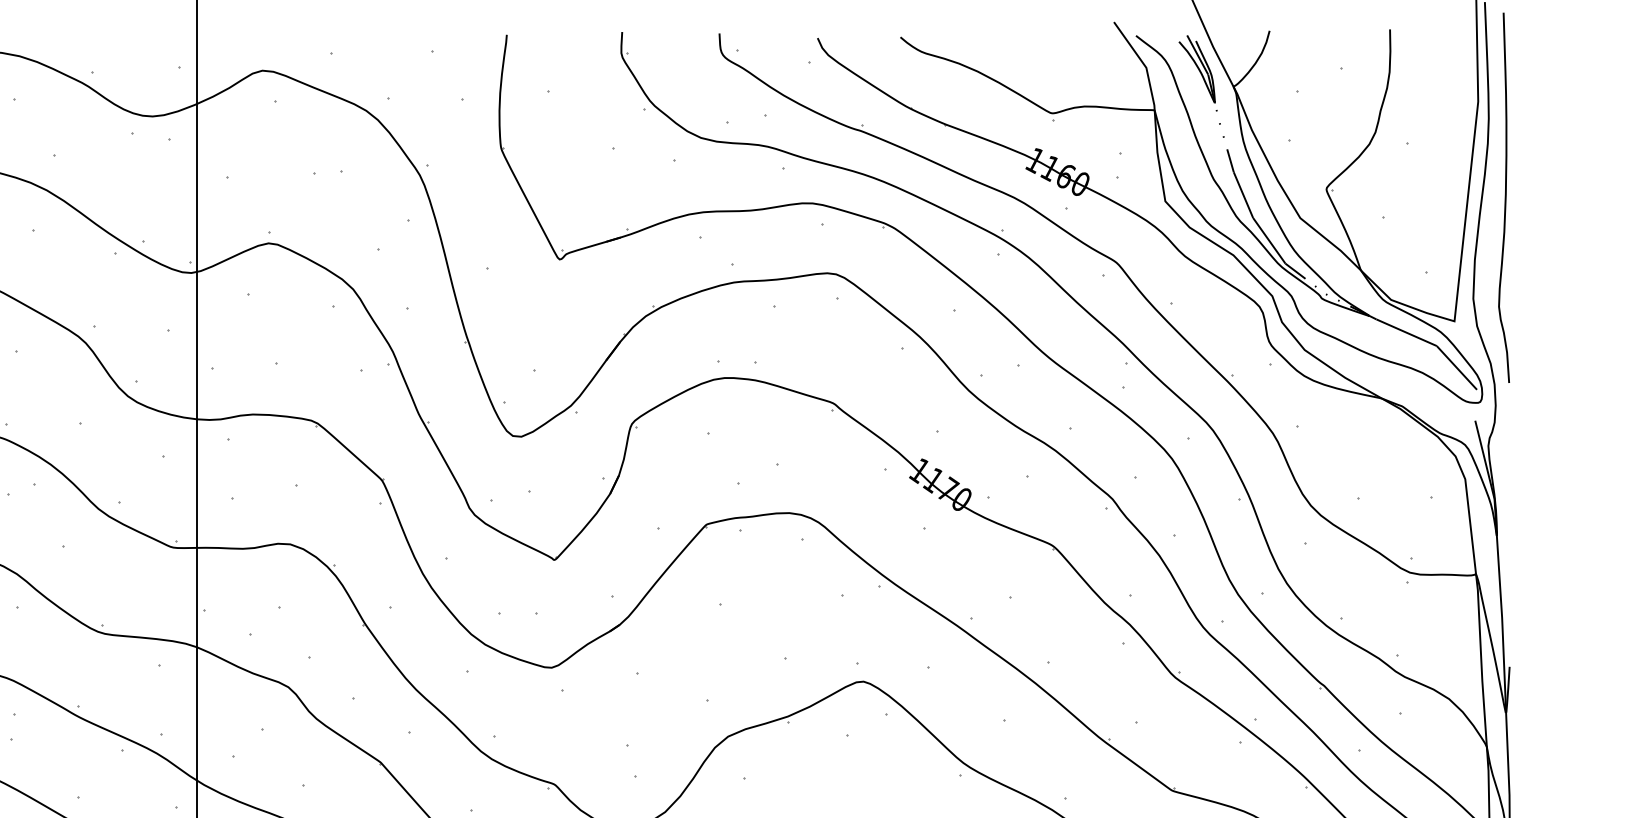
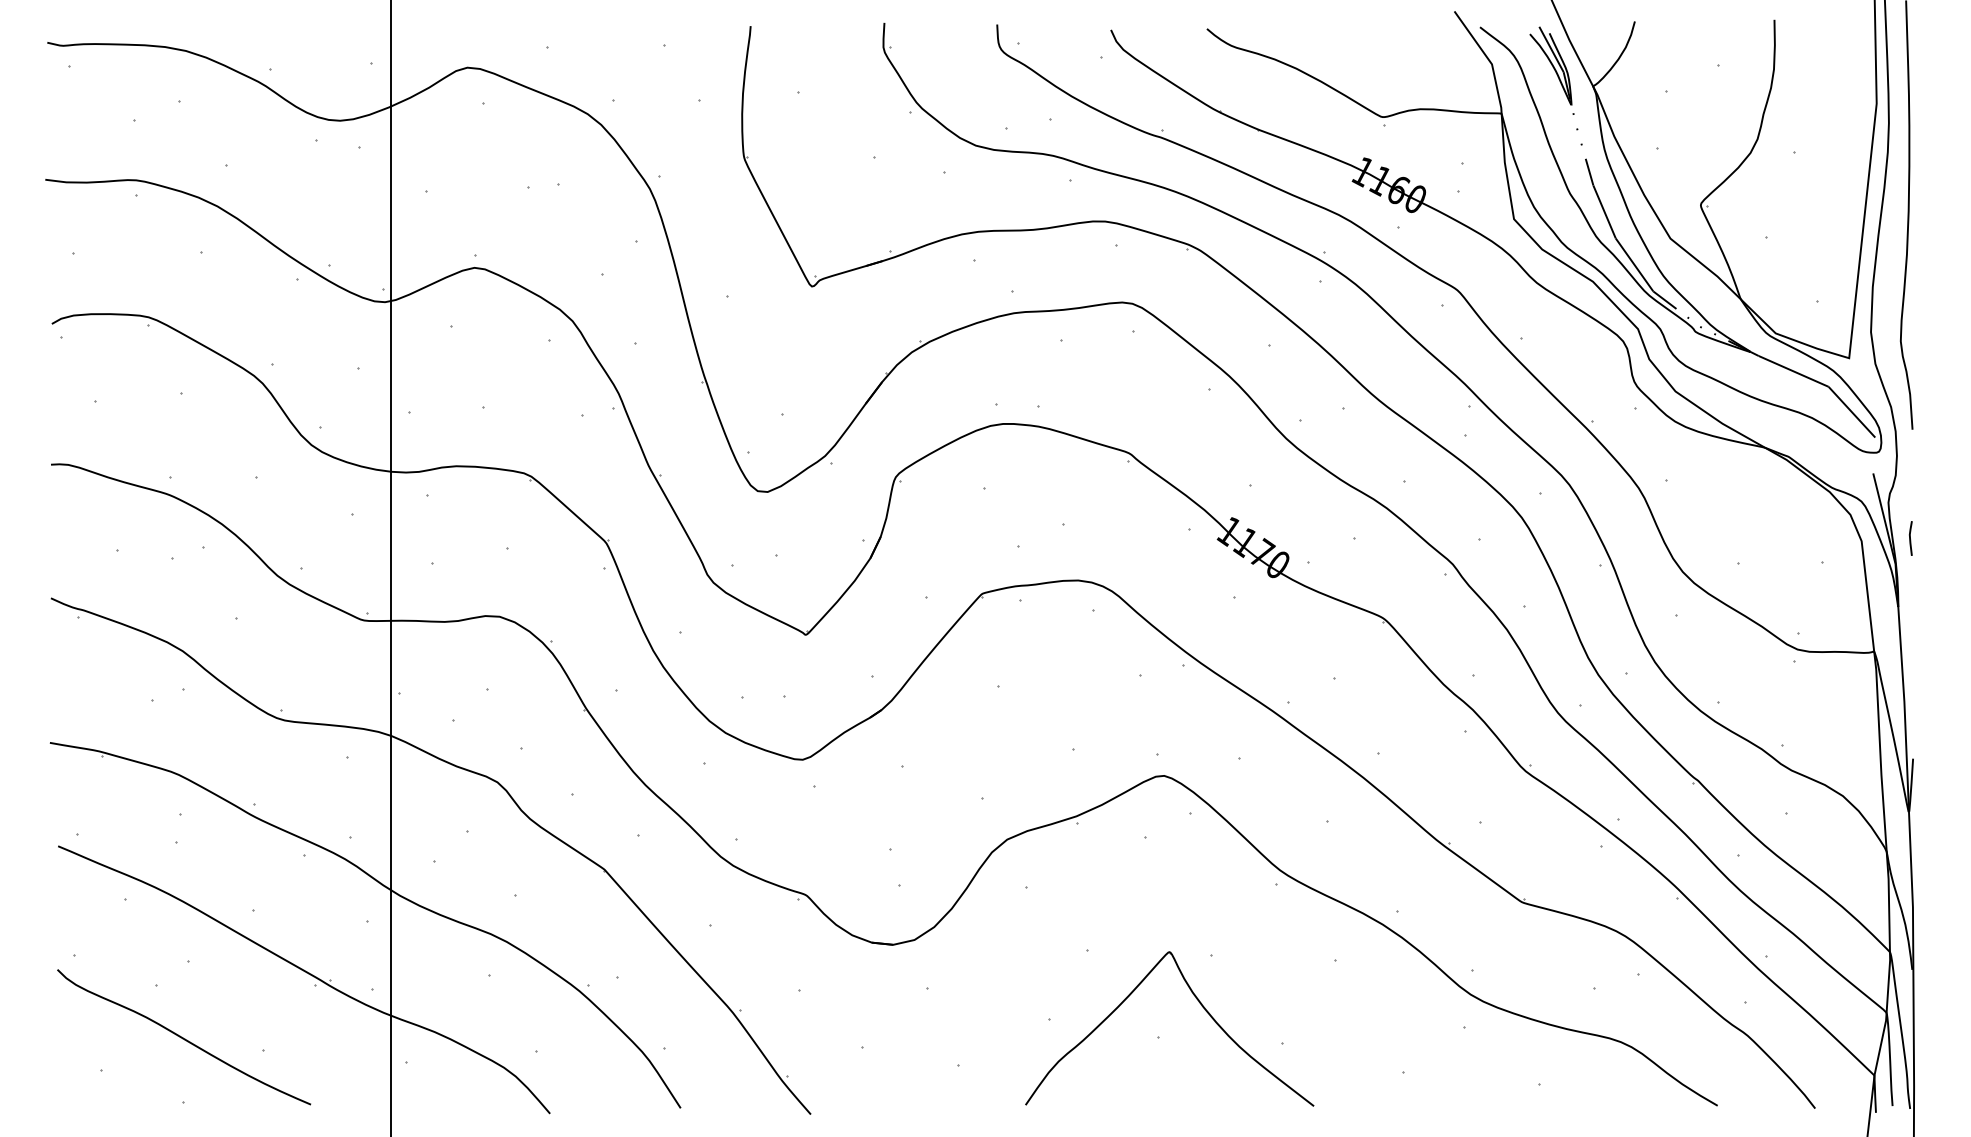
line: (1507, 476) -> (1910, 538), added

